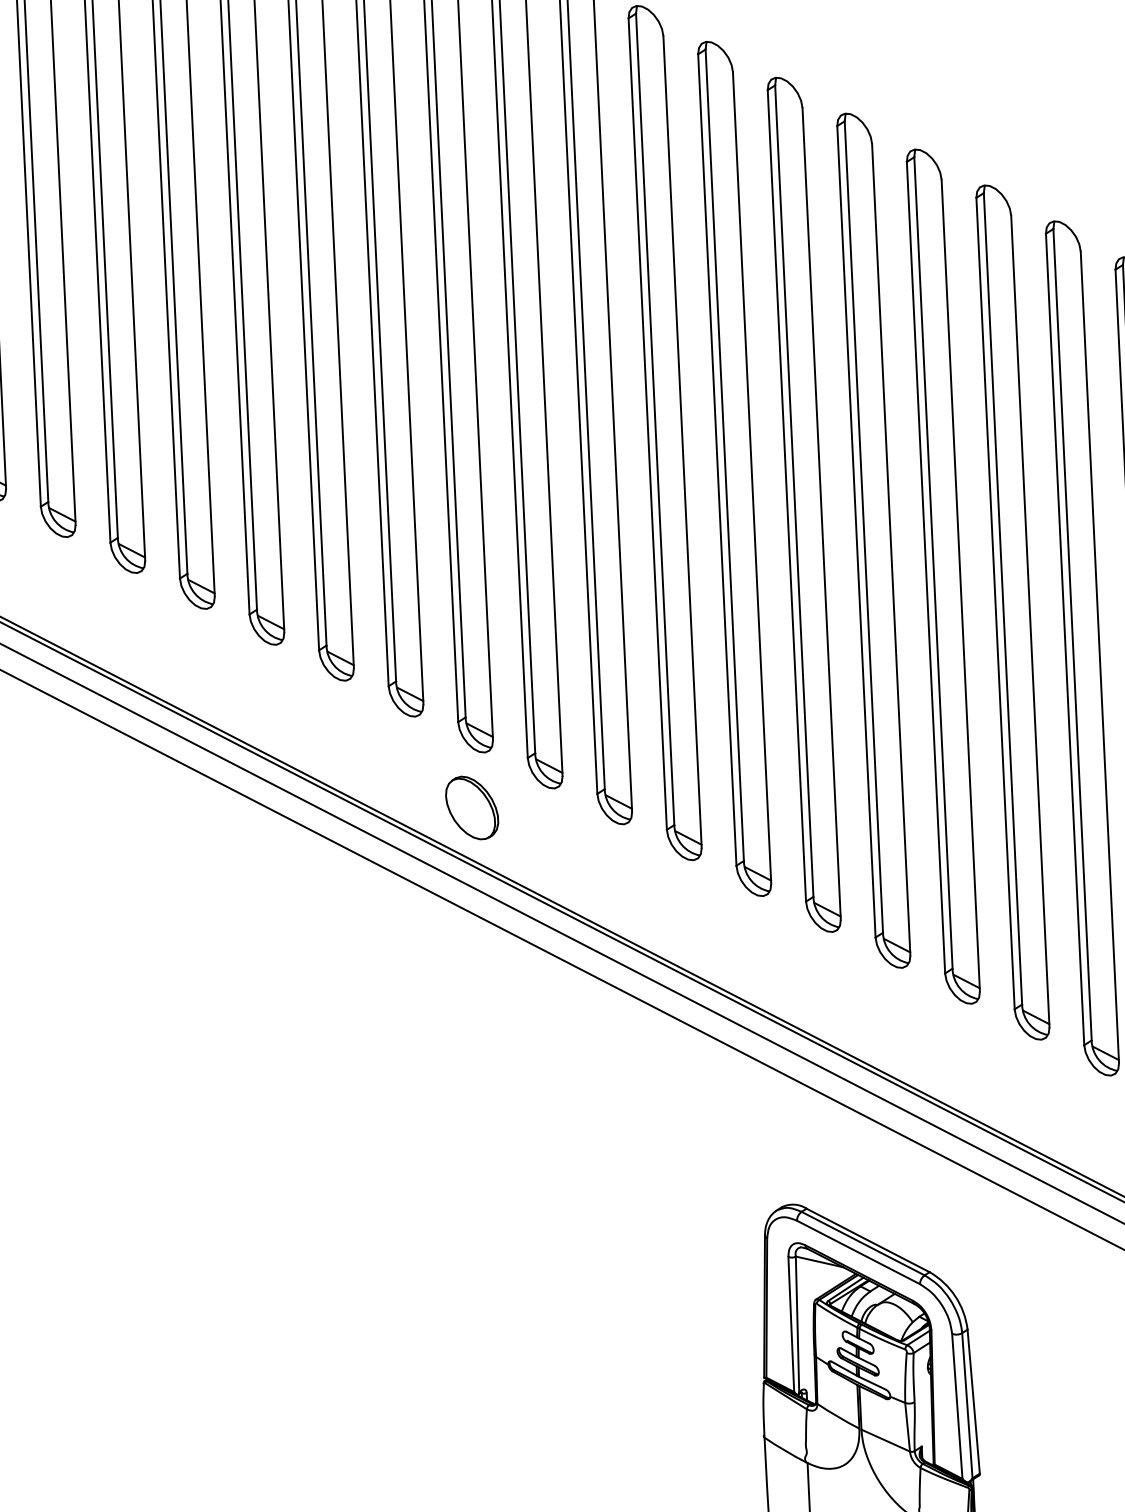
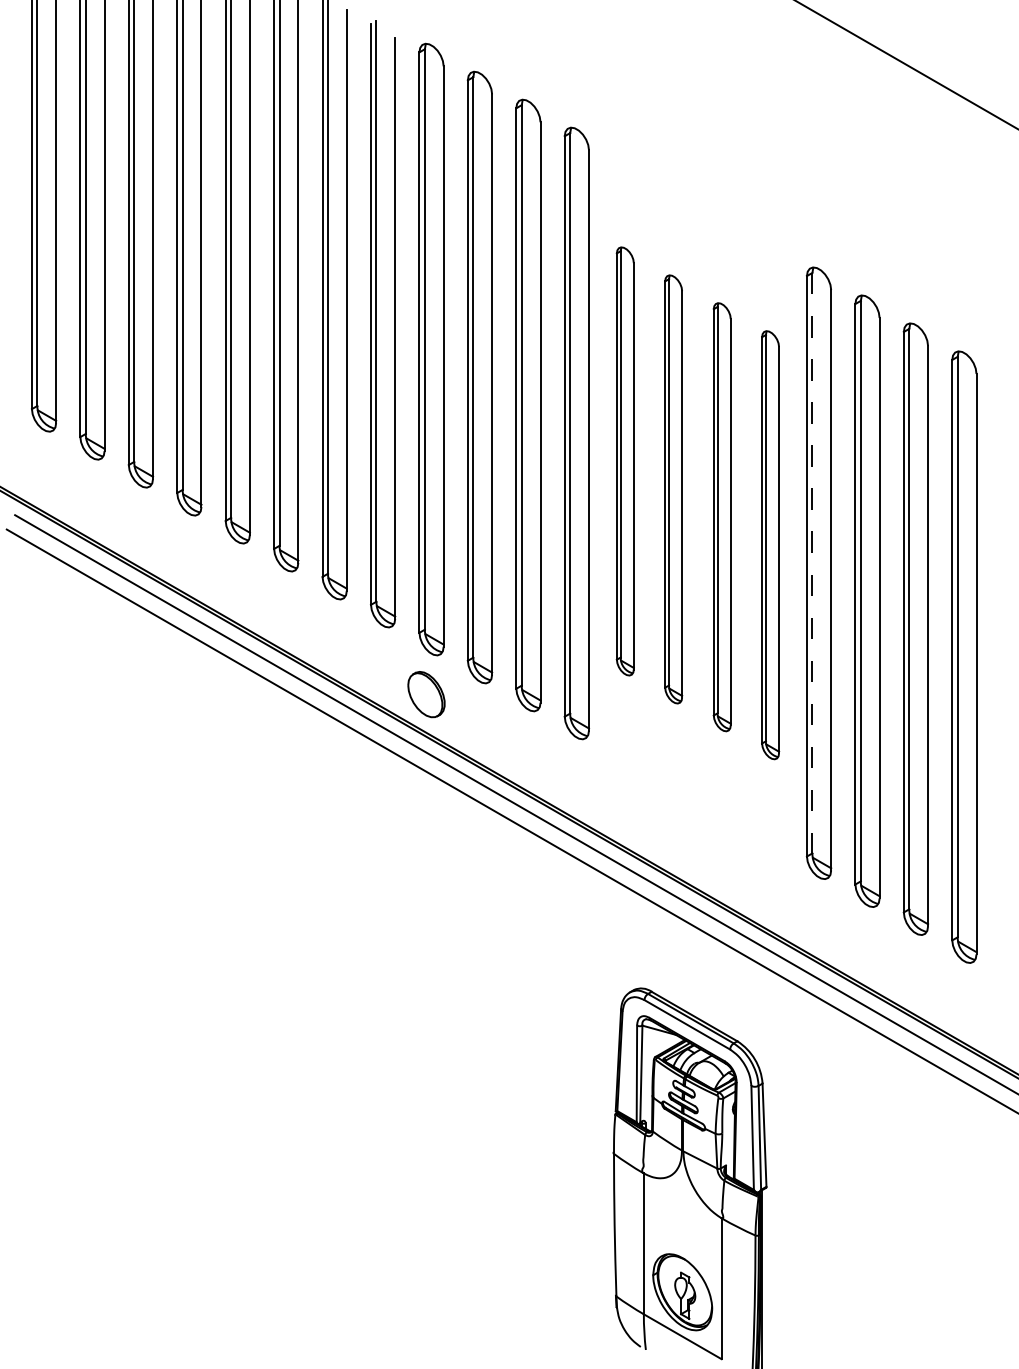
part: (734, 469) -> (625, 461), size x0.7
part: (803, 505) -> (673, 489), size x0.7
part: (874, 539) -> (722, 516), size x0.7
part: (943, 575) -> (770, 544), size x0.7
line: (1003, 599) -> (812, 563), solid -> dashed

